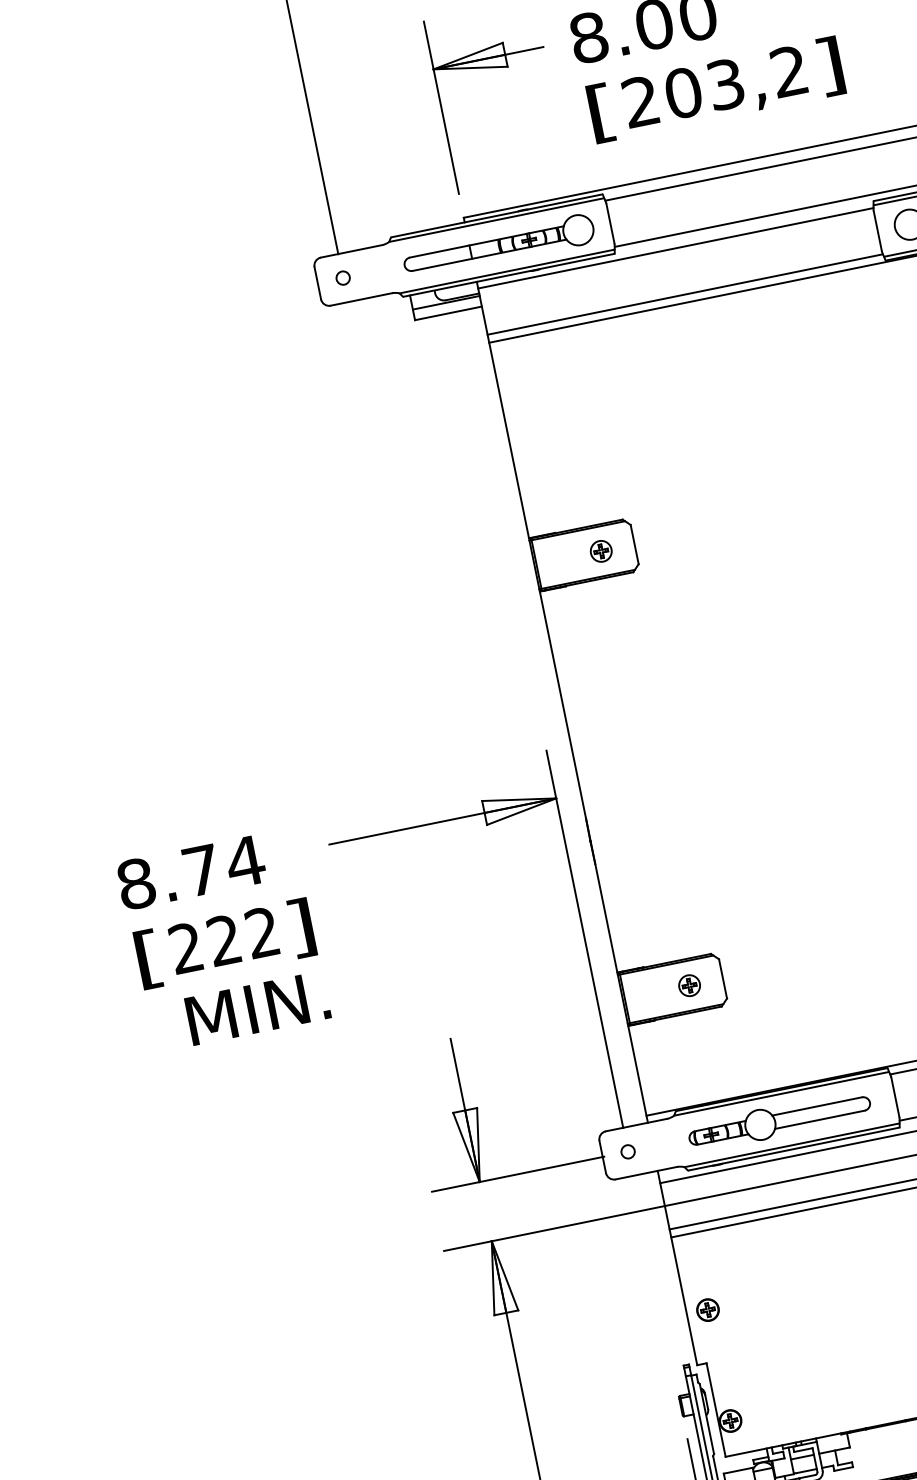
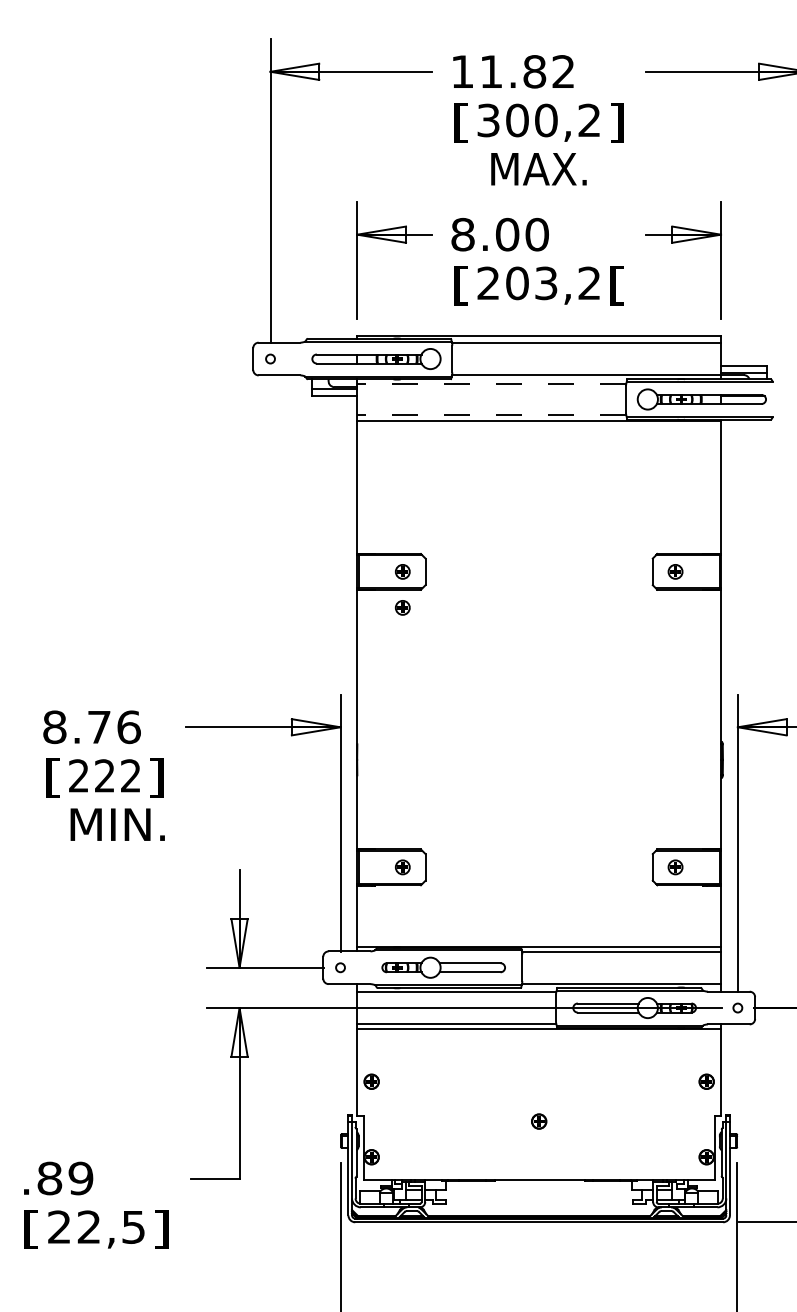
text: (829, 66) -> (616, 285), ] -> [
line: (675, 247) -> (491, 383), solid -> dashed
line: (684, 295) -> (491, 415), solid -> dashed
part: (611, 603) -> (402, 607), added
text: (244, 862) -> (128, 727), 8.74 -> 8.76

